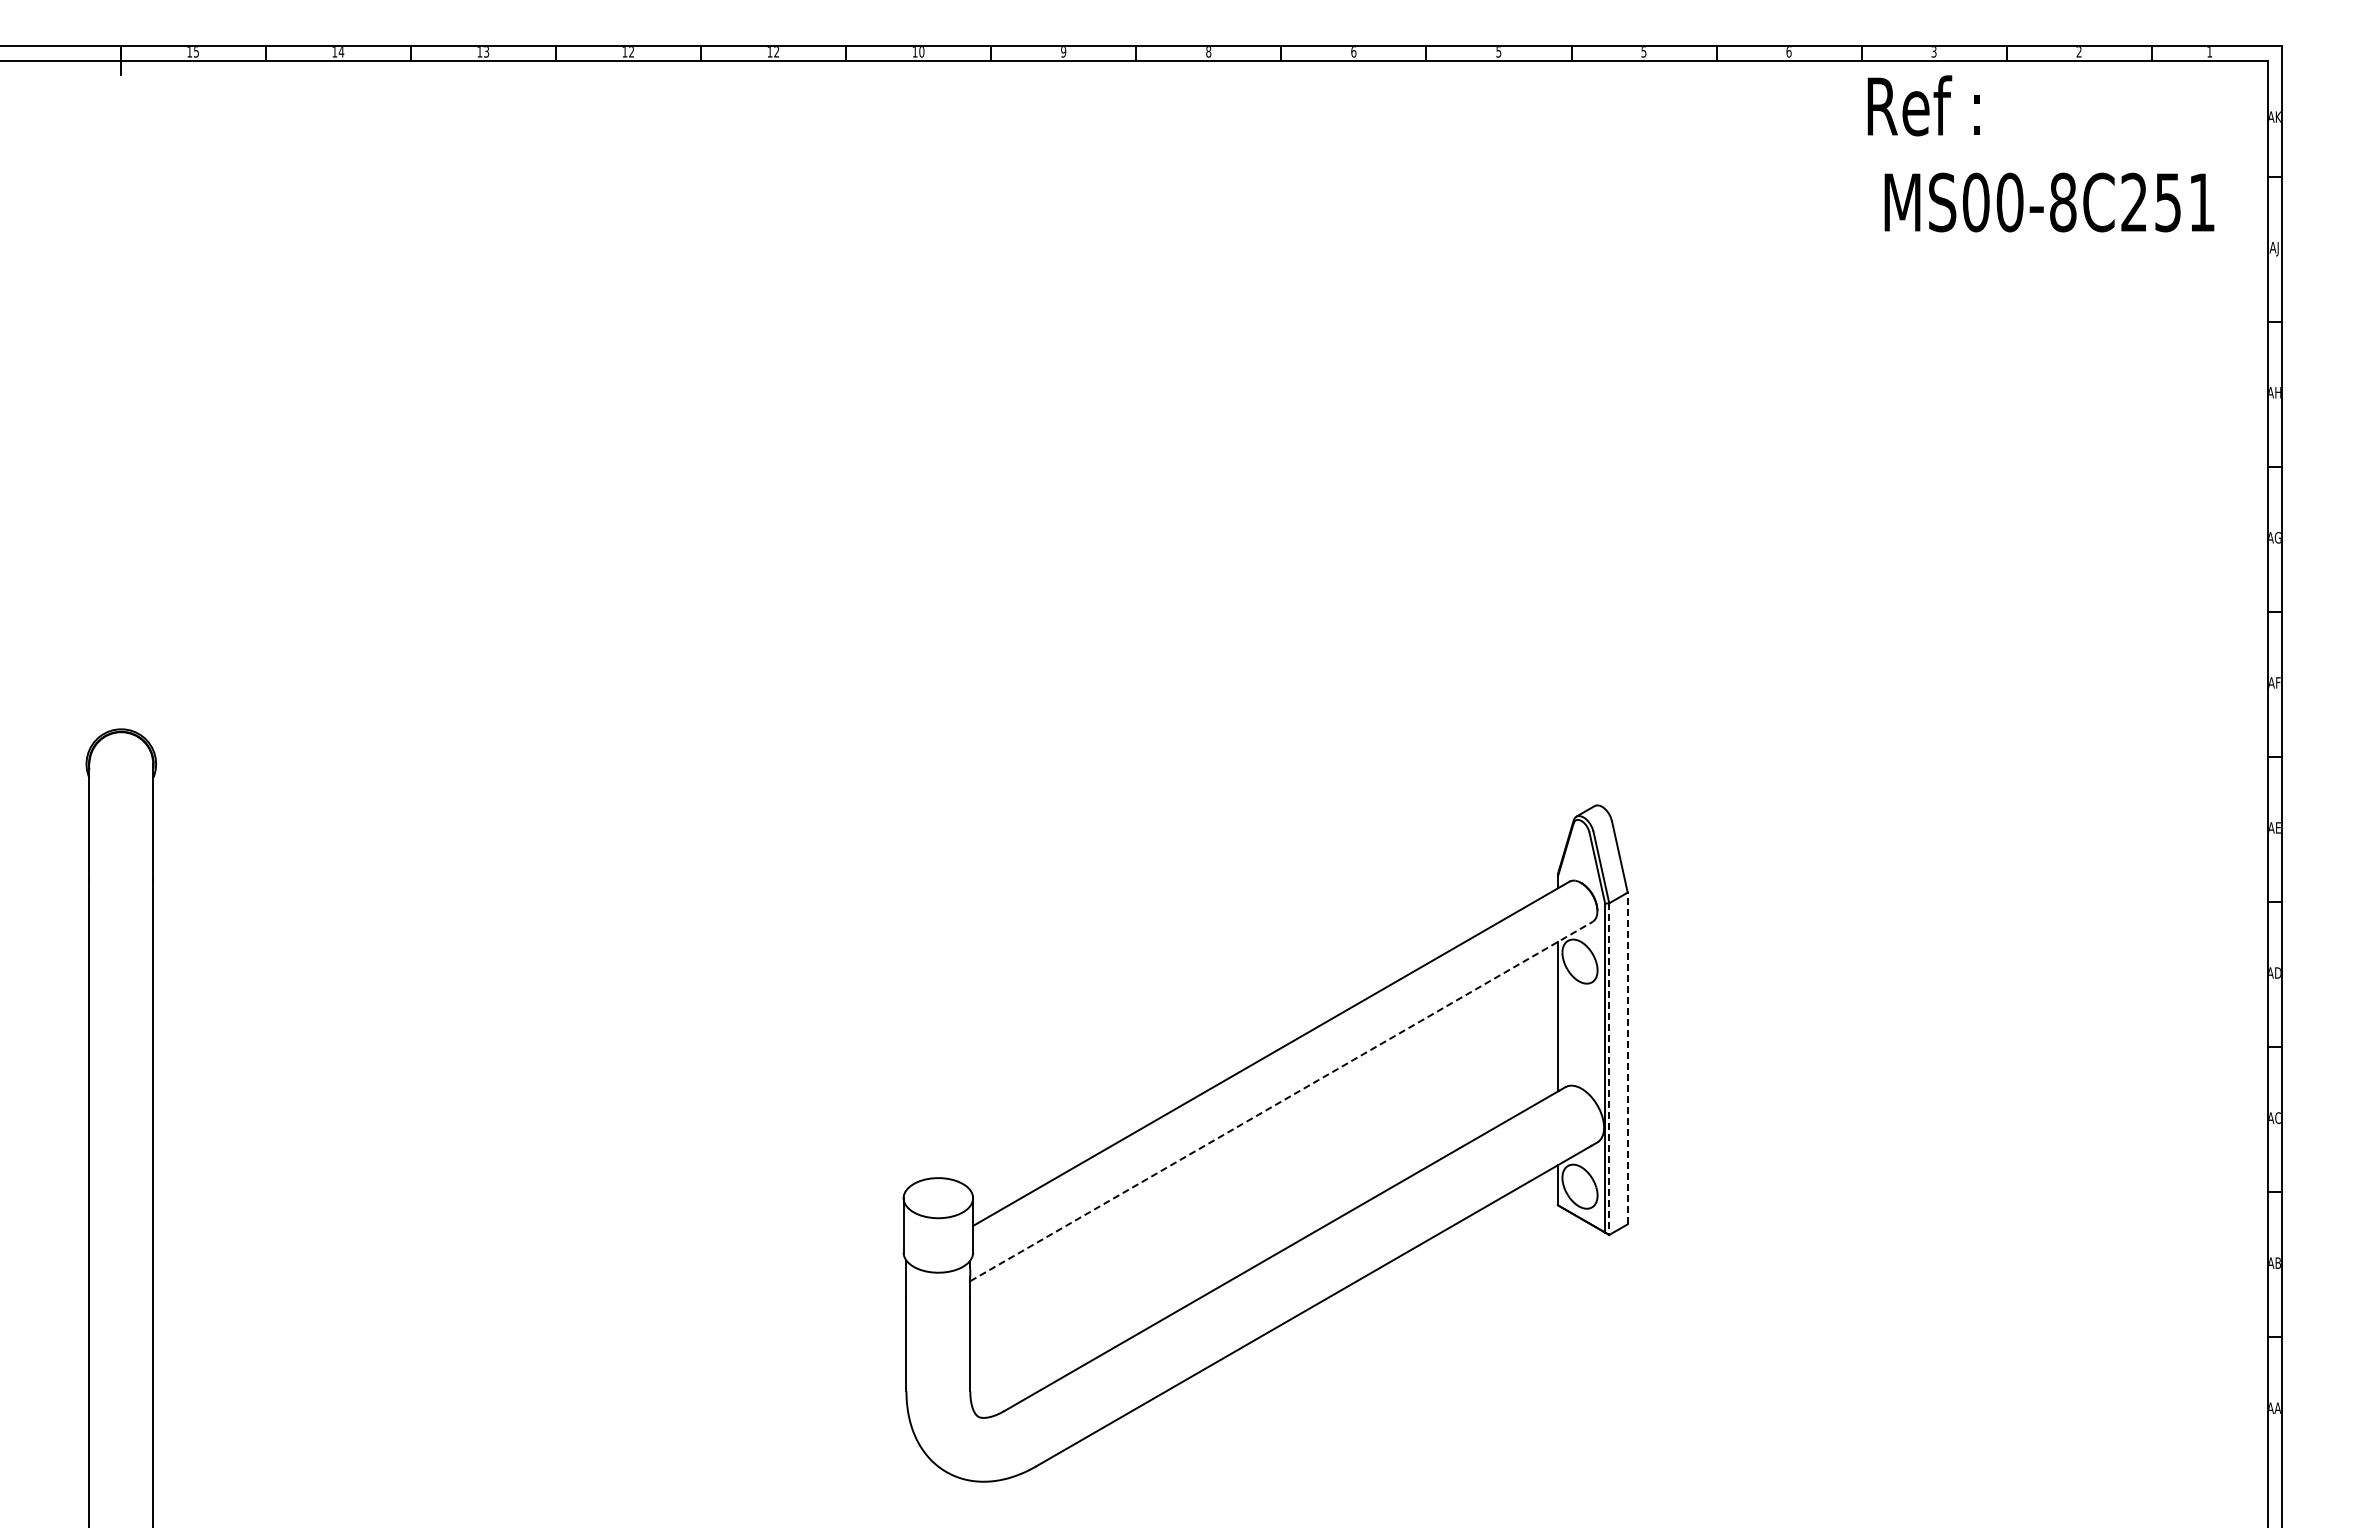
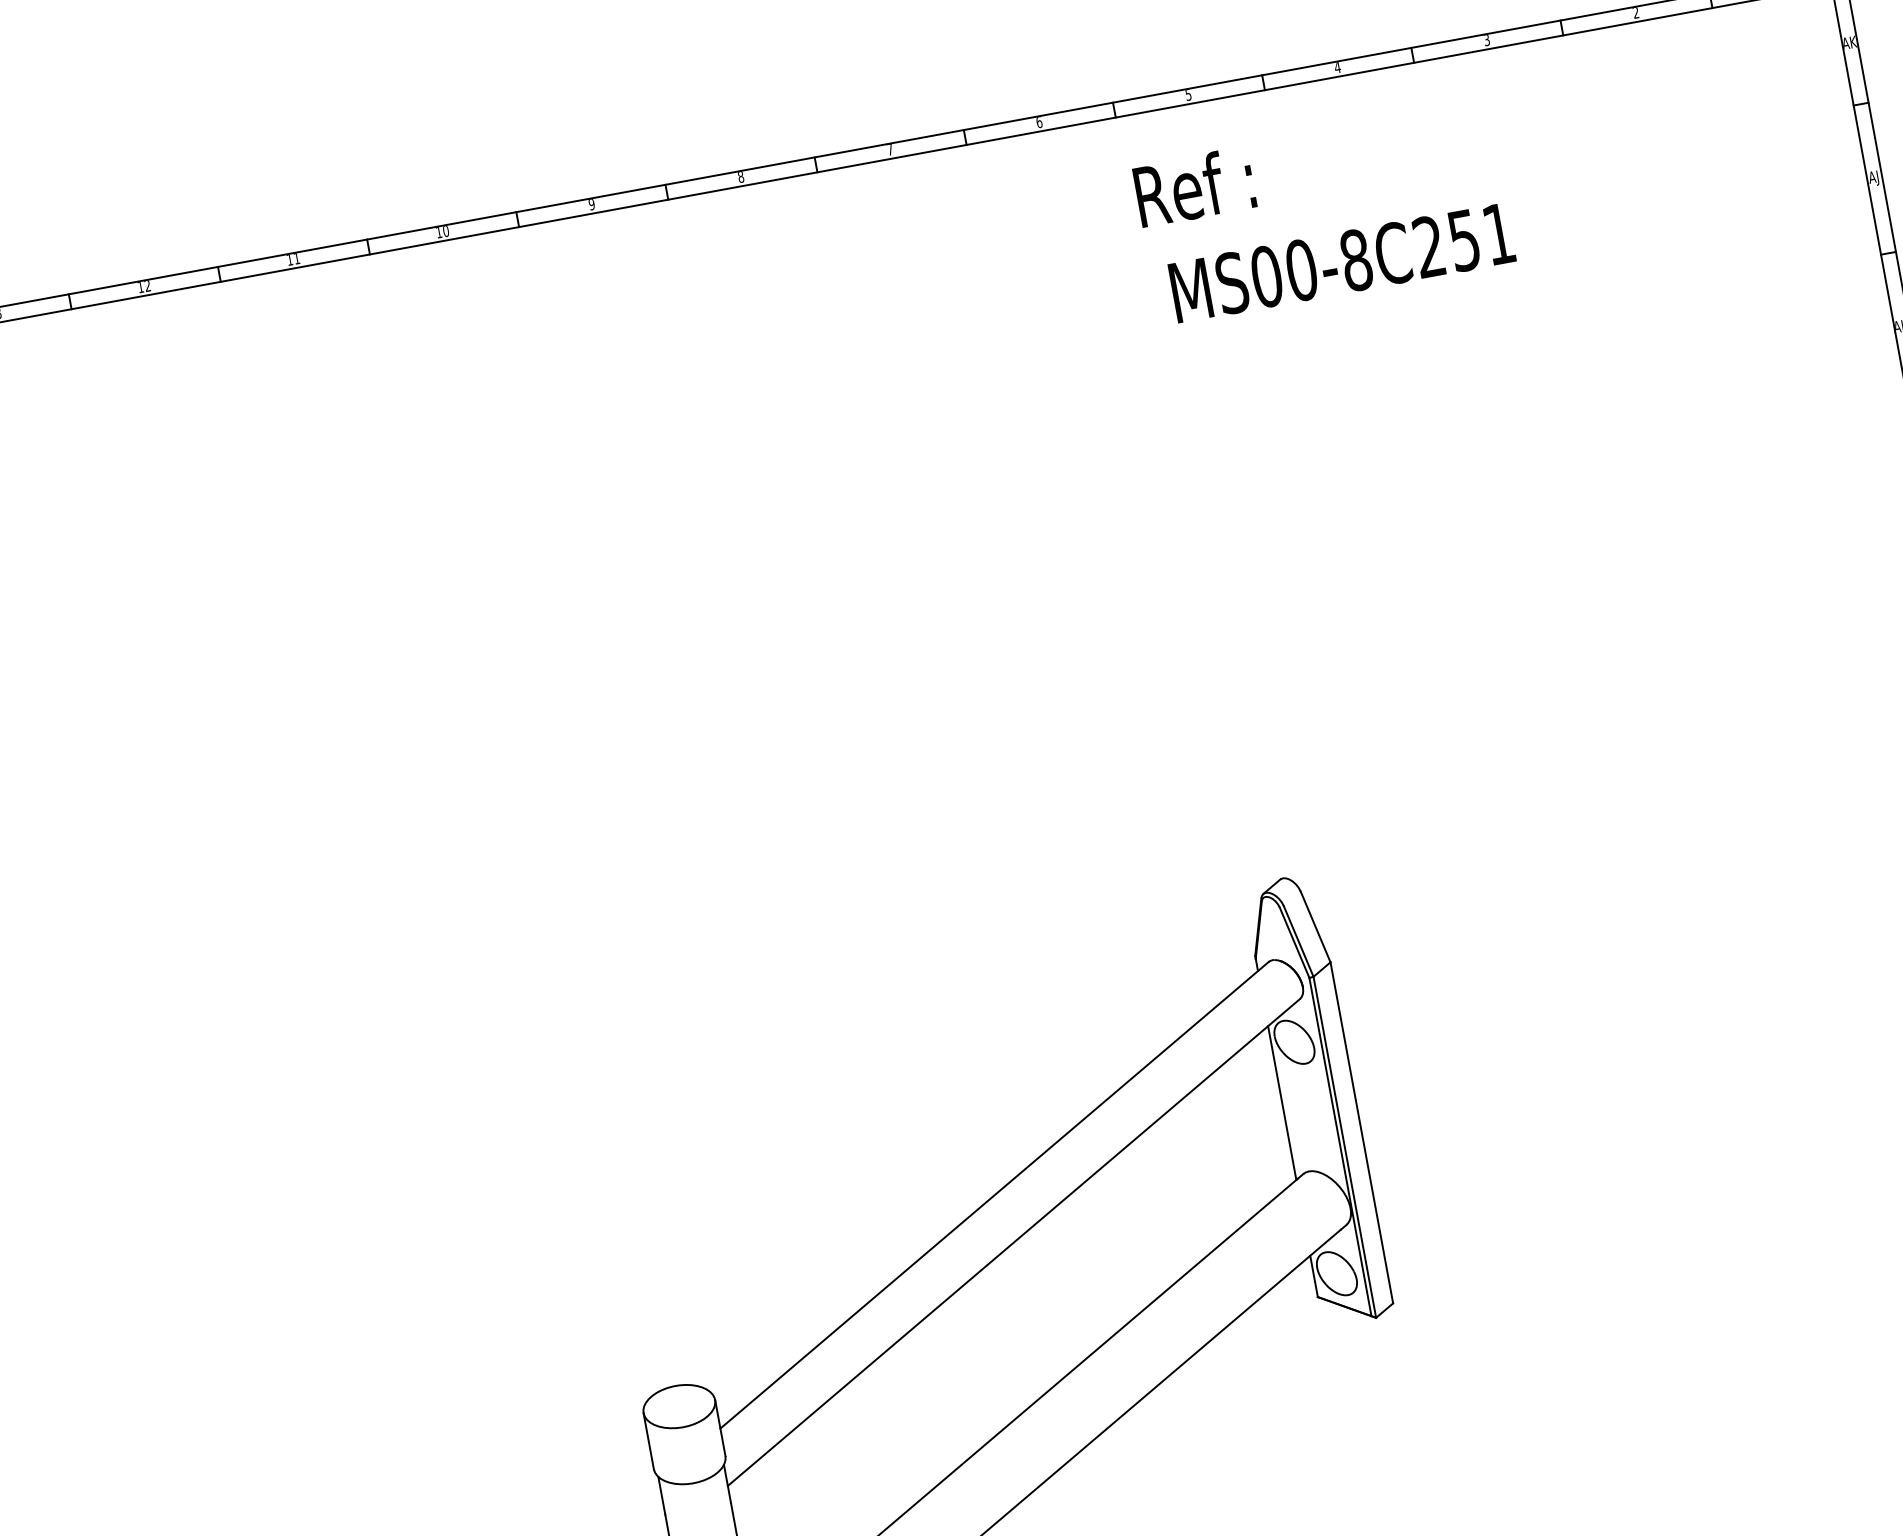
text: (776, 52) -> (296, 259), 12 -> 11
text: (1353, 52) -> (890, 150), 6 -> 7
text: (1498, 52) -> (1039, 122), 5 -> 6
text: (1788, 52) -> (1337, 68), 6 -> 4
text: (2040, 153) -> (1323, 214), moved
line: (1627, 1058) -> (1361, 1132), dashed -> solid
line: (1609, 1069) -> (1345, 1147), dashed -> solid
line: (1281, 1101) -> (1013, 1242), dashed -> solid

